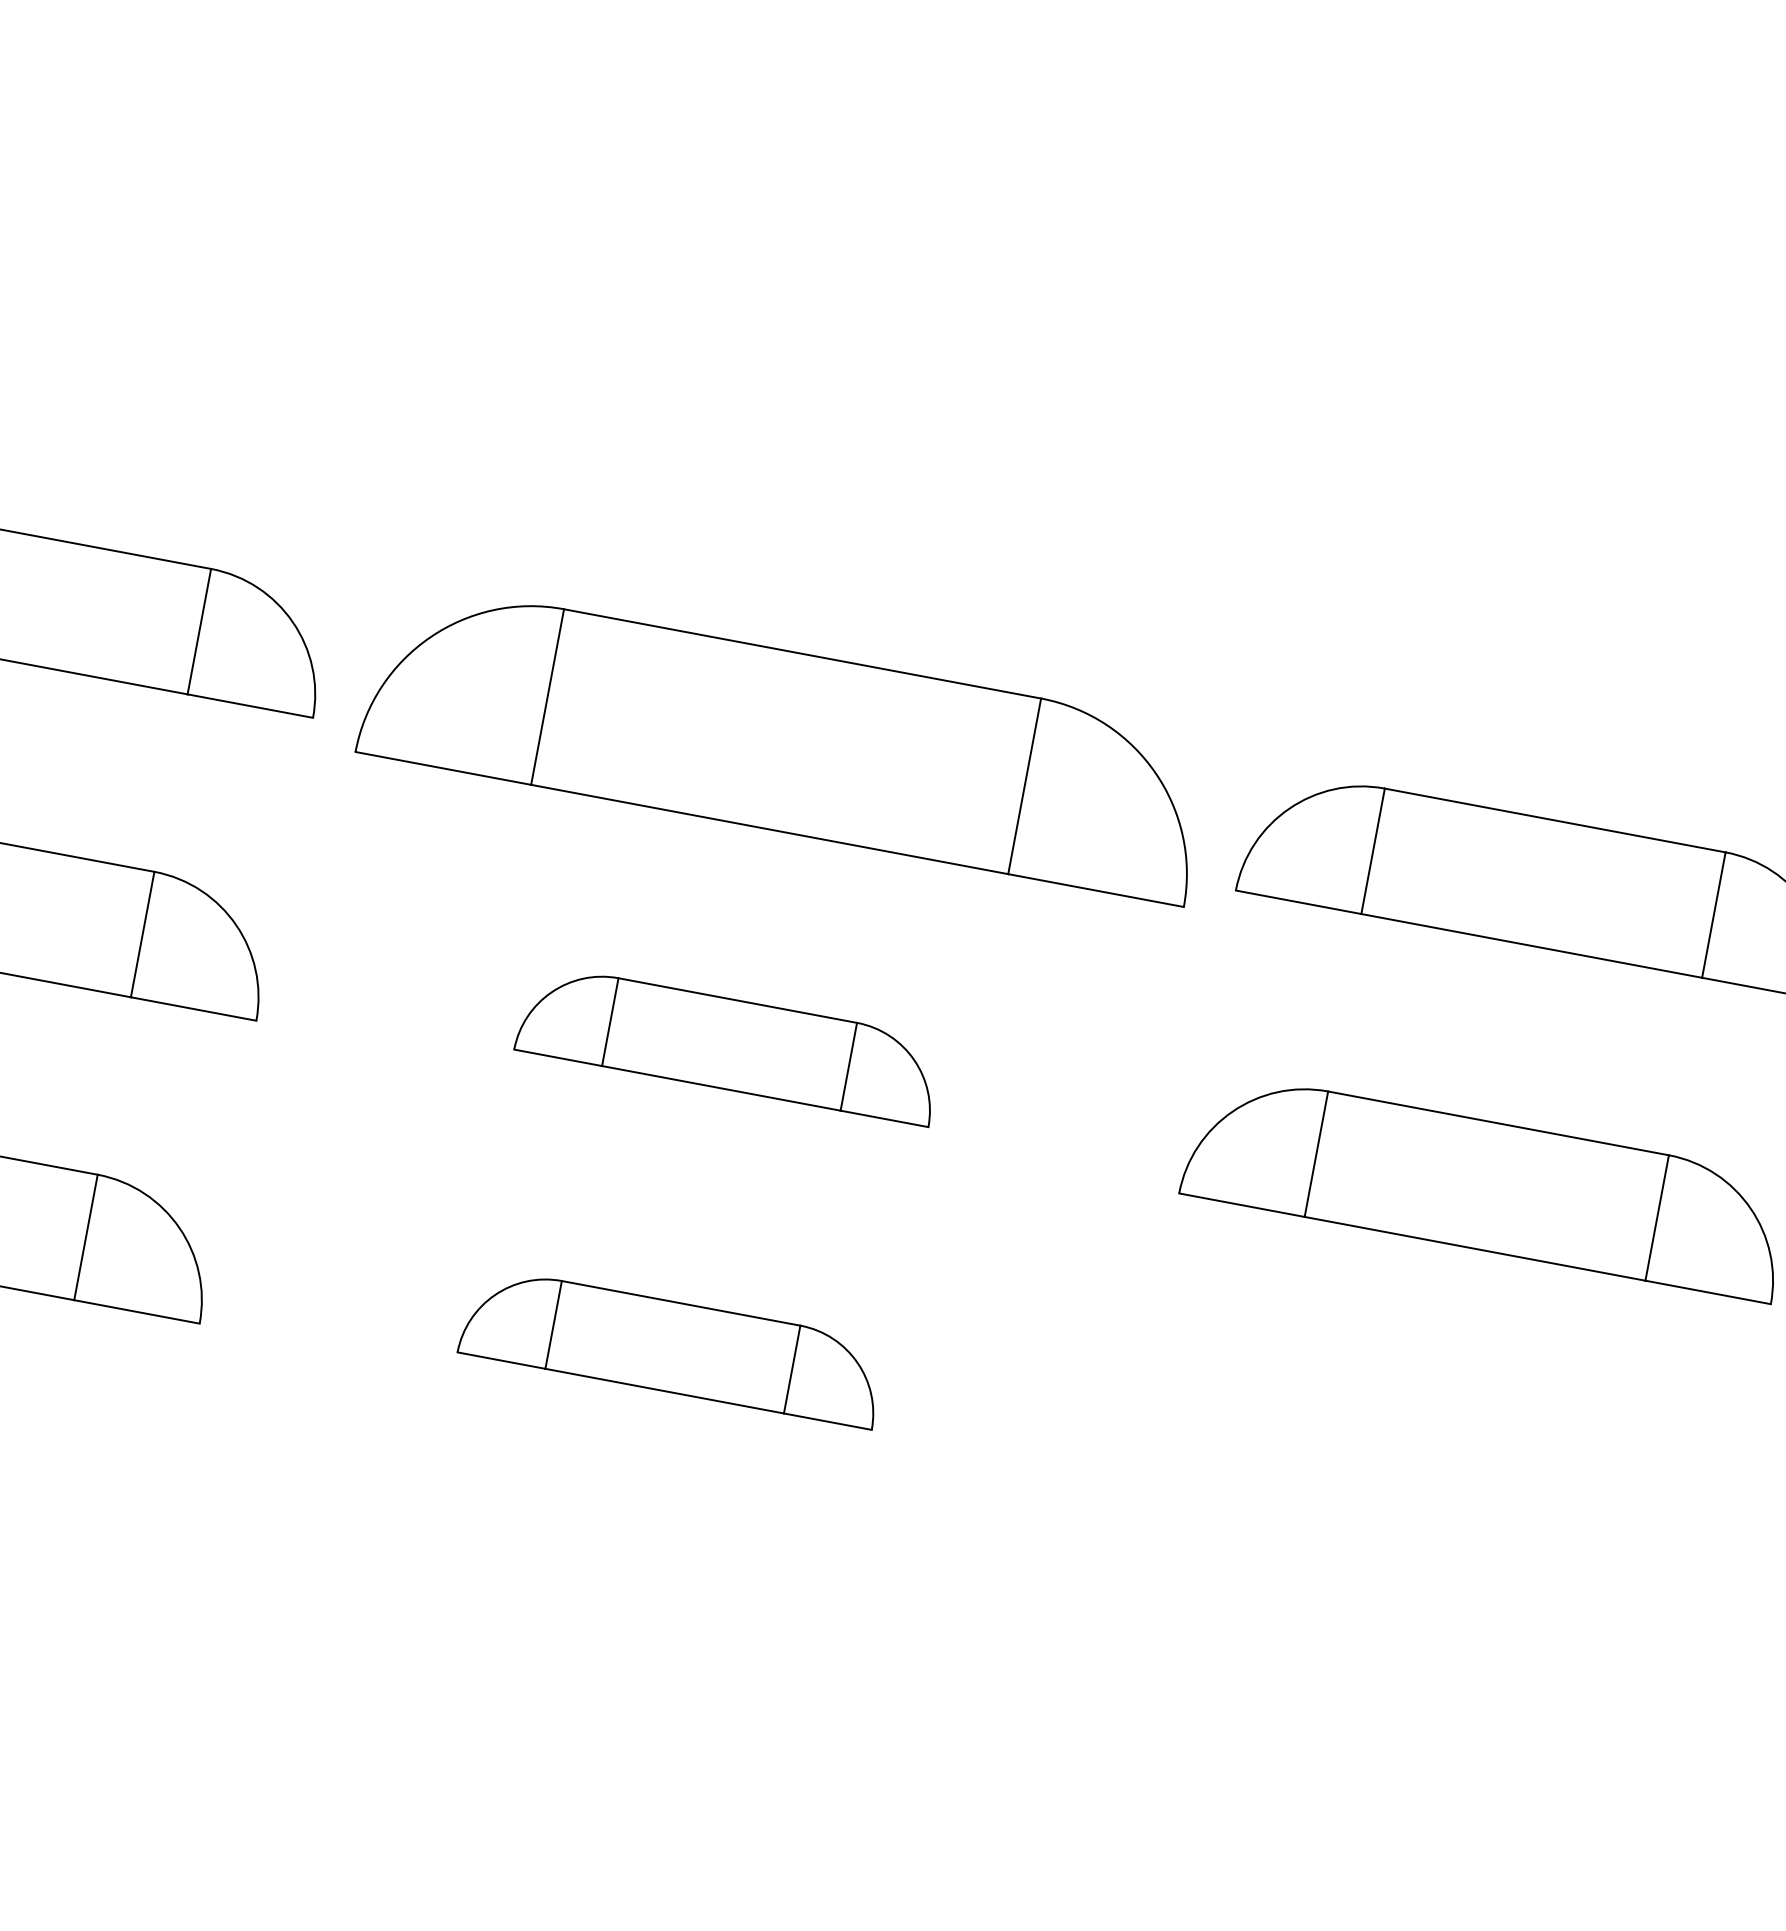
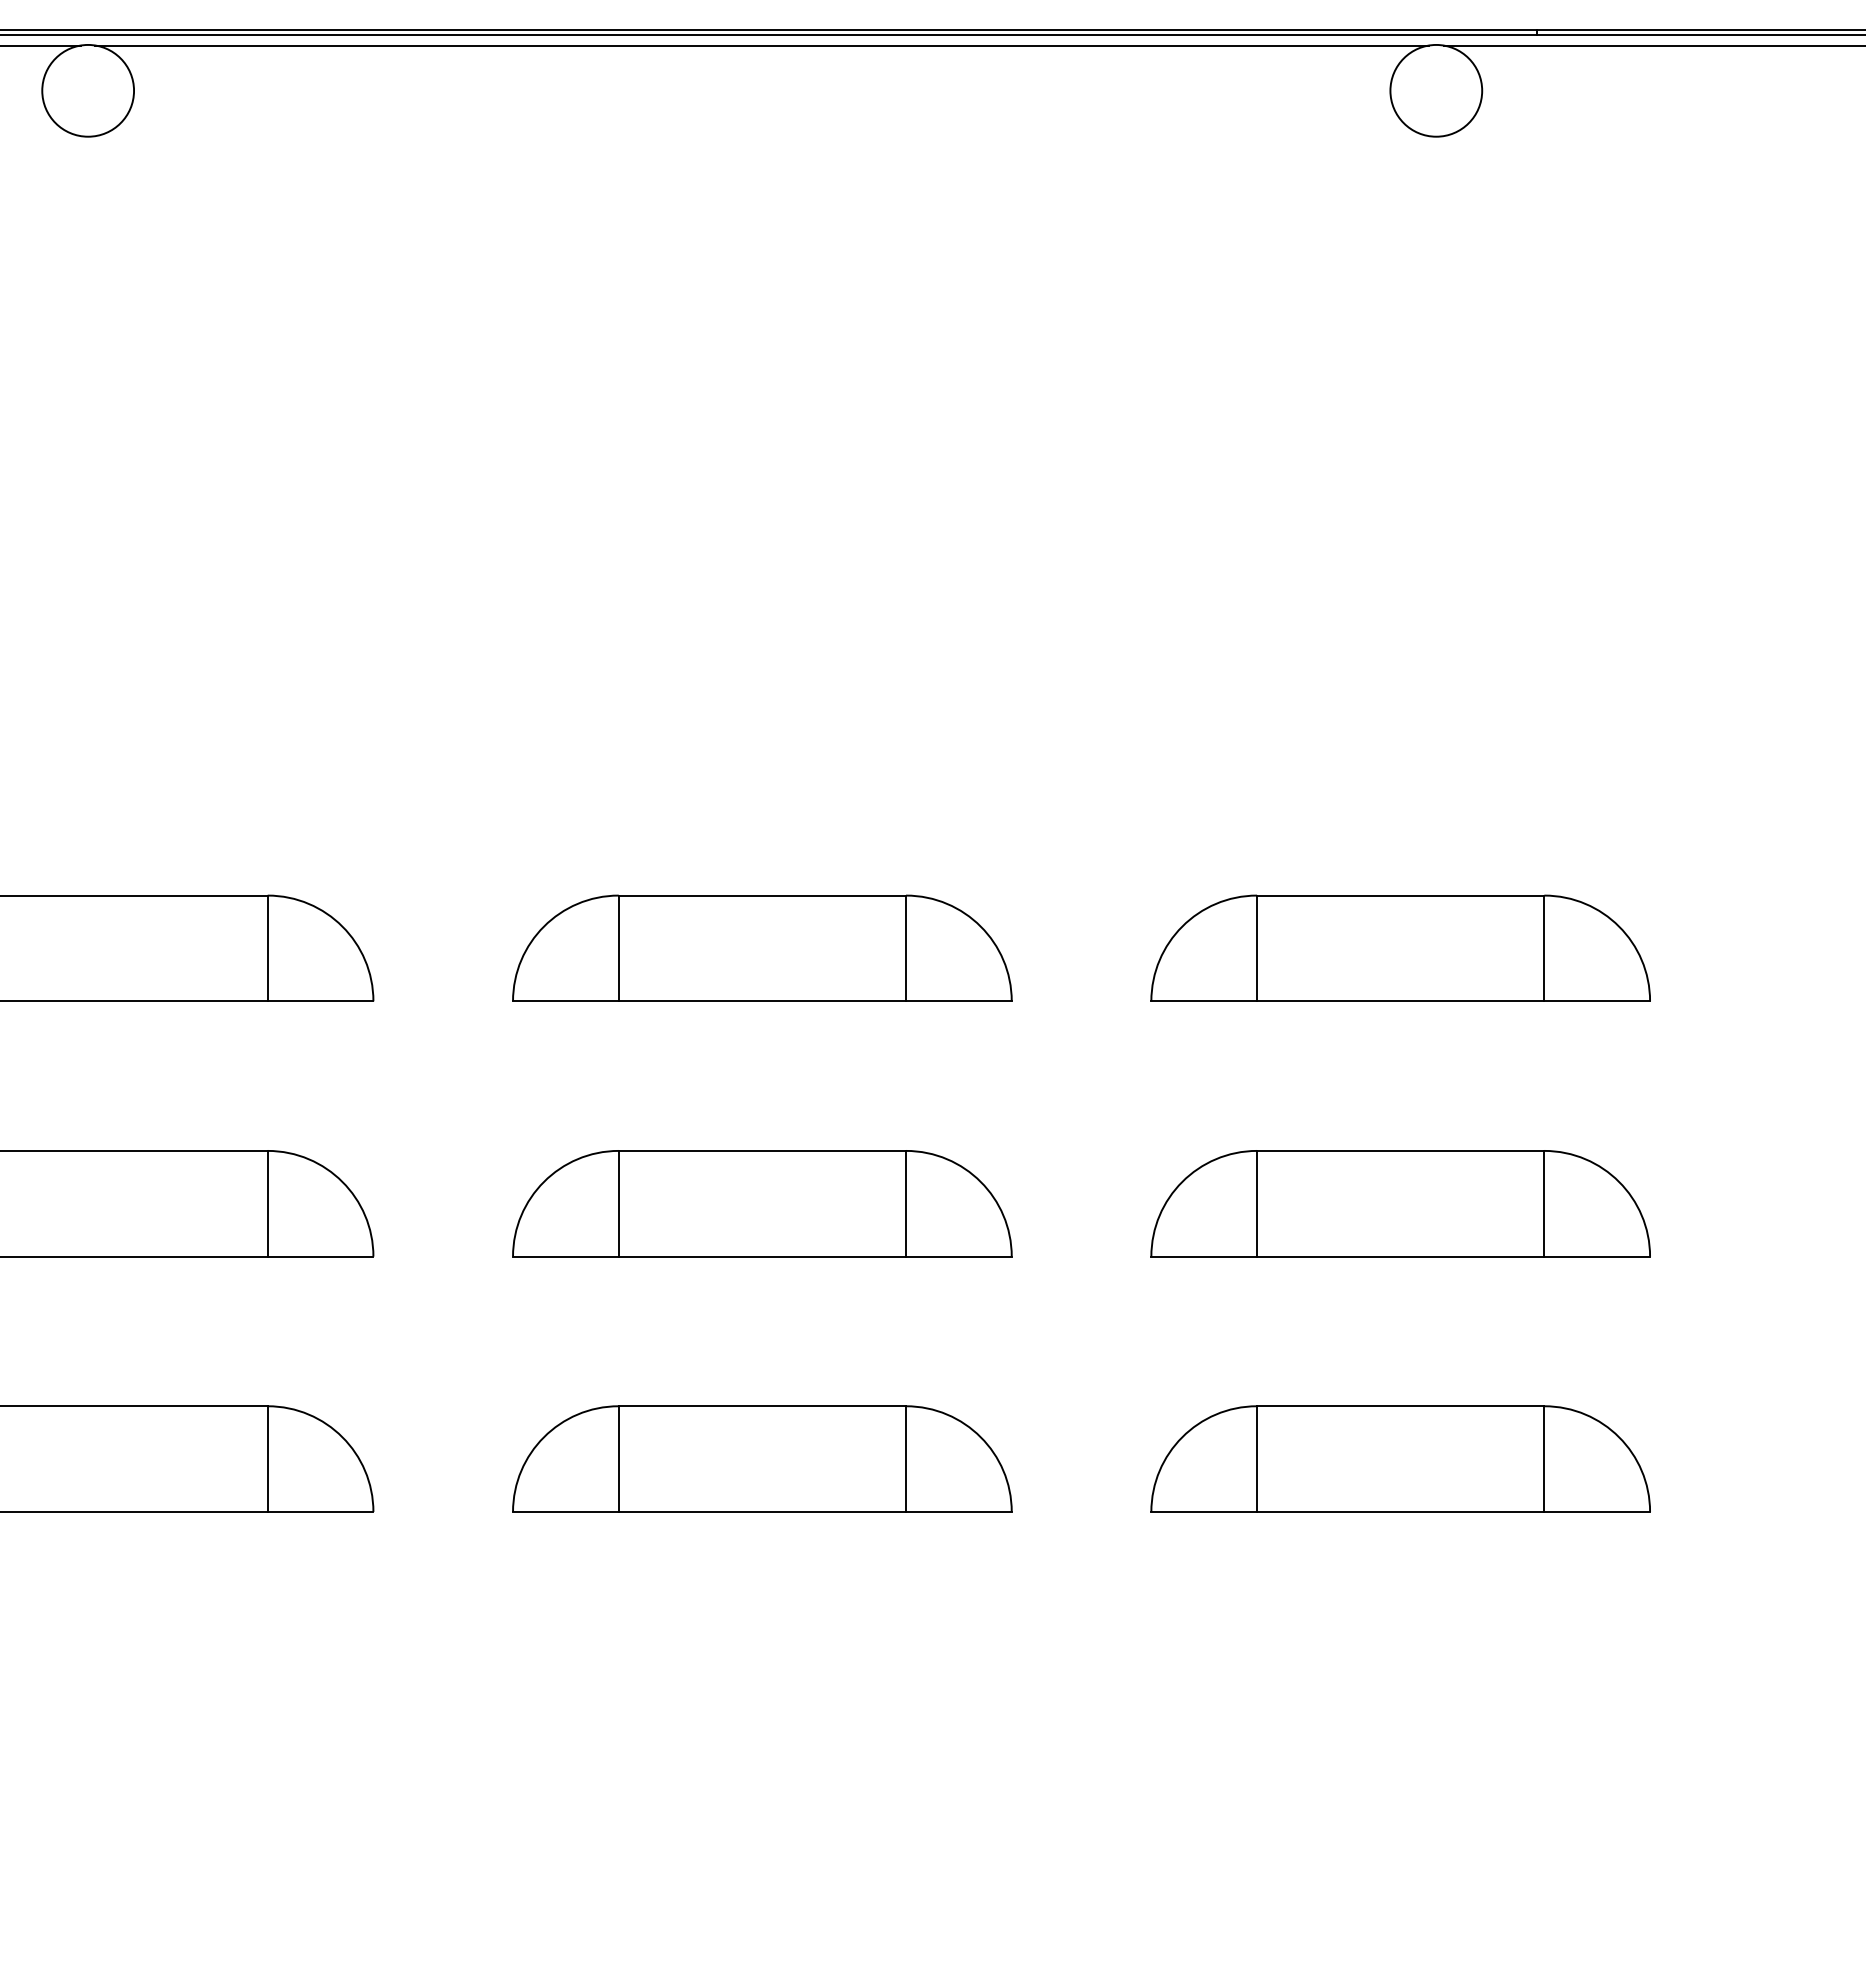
part: (786, 740) -> (762, 947), size x0.71
part: (729, 1044) -> (762, 1203), size x1.43
part: (673, 1346) -> (762, 1458), size x1.43
part: (1429, 1488) -> (1400, 1458), added

